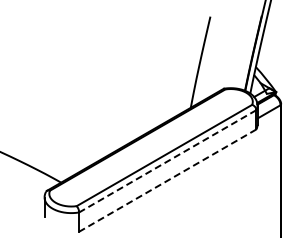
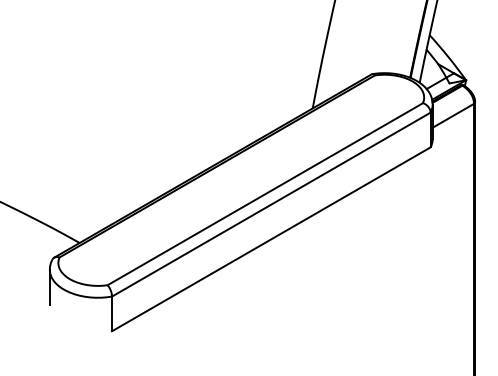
line: (167, 161) -> (270, 204), dashed -> solid
line: (167, 180) -> (270, 239), dashed -> solid

